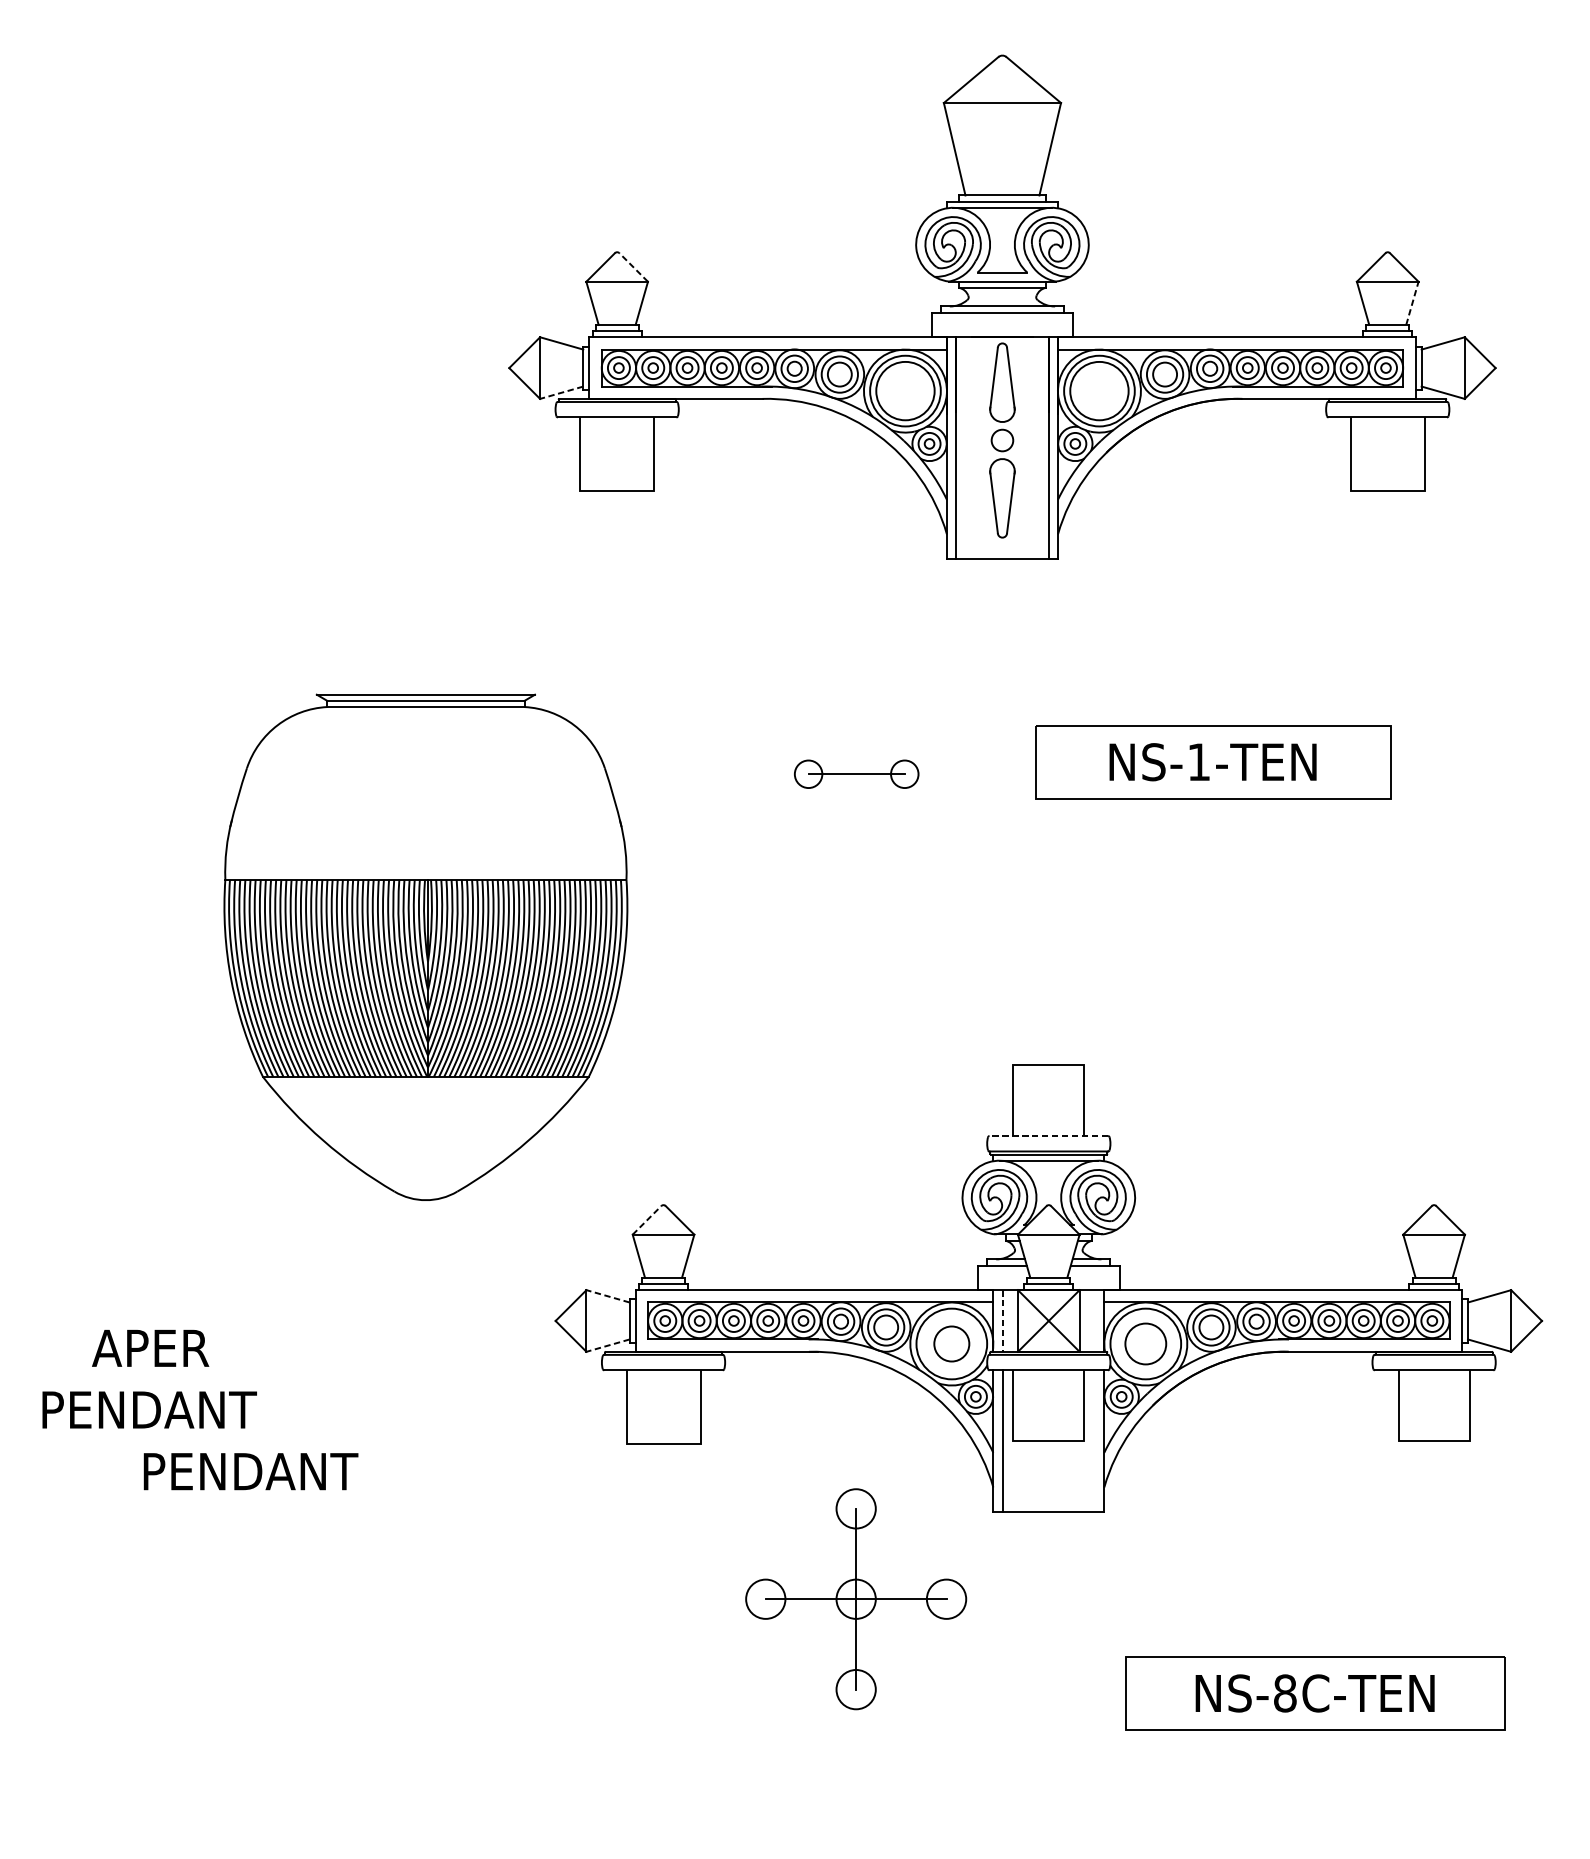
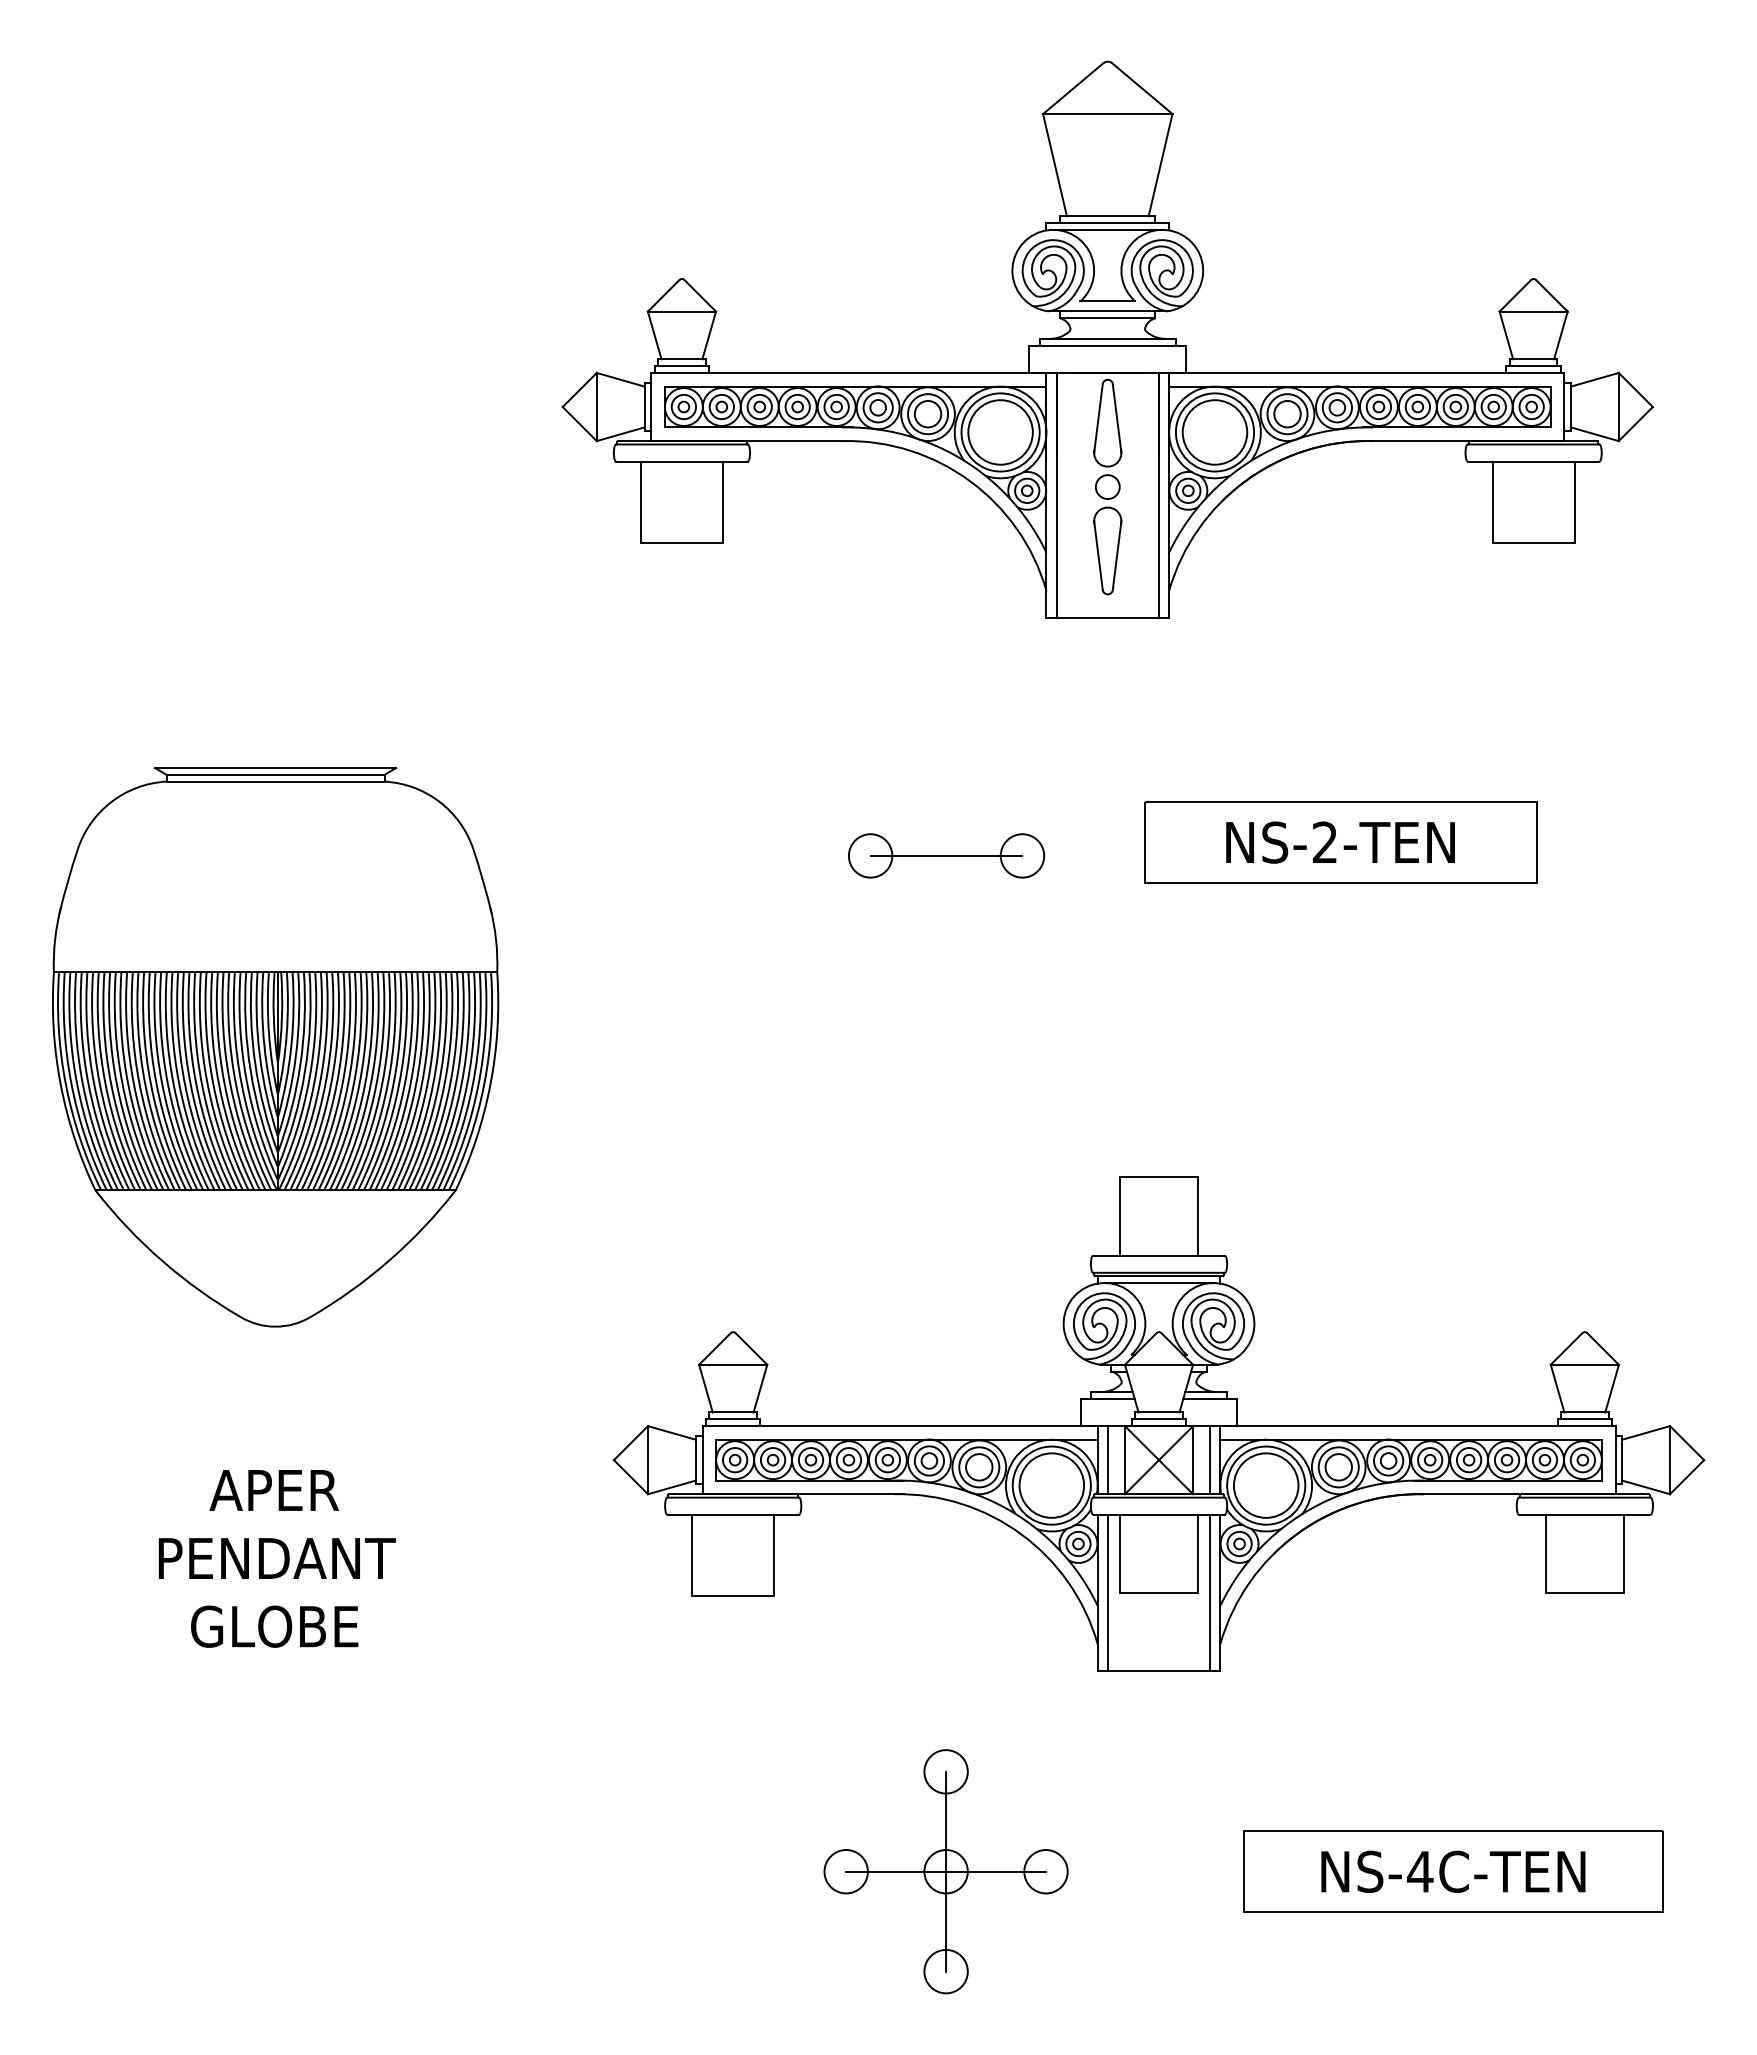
line: (633, 267) -> (699, 295), dashed -> solid
line: (1412, 303) -> (1560, 335), dashed -> solid
line: (561, 392) -> (620, 434), dashed -> solid
text: (1198, 761) -> (1324, 841), NS-1-TEN -> NS-2-TEN
part: (856, 773) -> (946, 855), size x1.43
part: (425, 947) -> (275, 1047), moved
line: (1049, 1135) -> (1159, 1255), dashed -> solid
line: (647, 1219) -> (715, 1348), dashed -> solid
line: (607, 1295) -> (671, 1432), dashed -> solid
line: (1002, 1321) -> (1107, 1460), dashed -> solid
line: (1095, 1321) -> (1210, 1460), added
circle: (951, 1343) -> (1051, 1485), size x1.67
circle: (1145, 1343) -> (1265, 1485), size x1.43
line: (607, 1345) -> (671, 1487), dashed -> solid
text: (150, 1348) -> (274, 1490), moved
text: (148, 1409) -> (276, 1558), moved
line: (1095, 1440) -> (1210, 1592), added
text: (250, 1471) -> (276, 1626), PENDANT -> GLOBE
part: (855, 1599) -> (945, 1871), moved
text: (1284, 1693) -> (1419, 1871), NS-8C-TEN -> NS-4C-TEN

